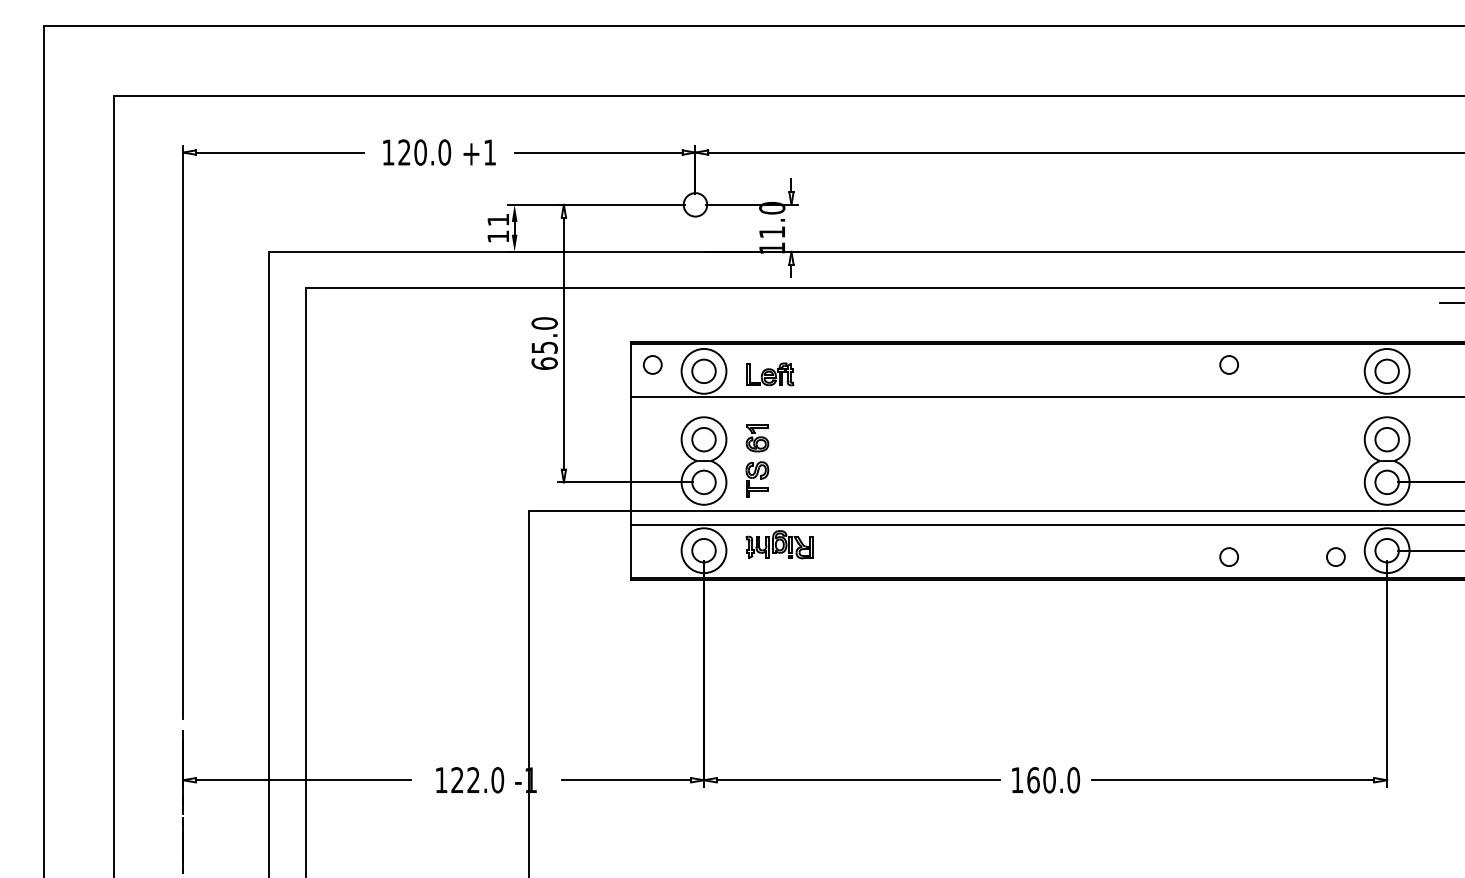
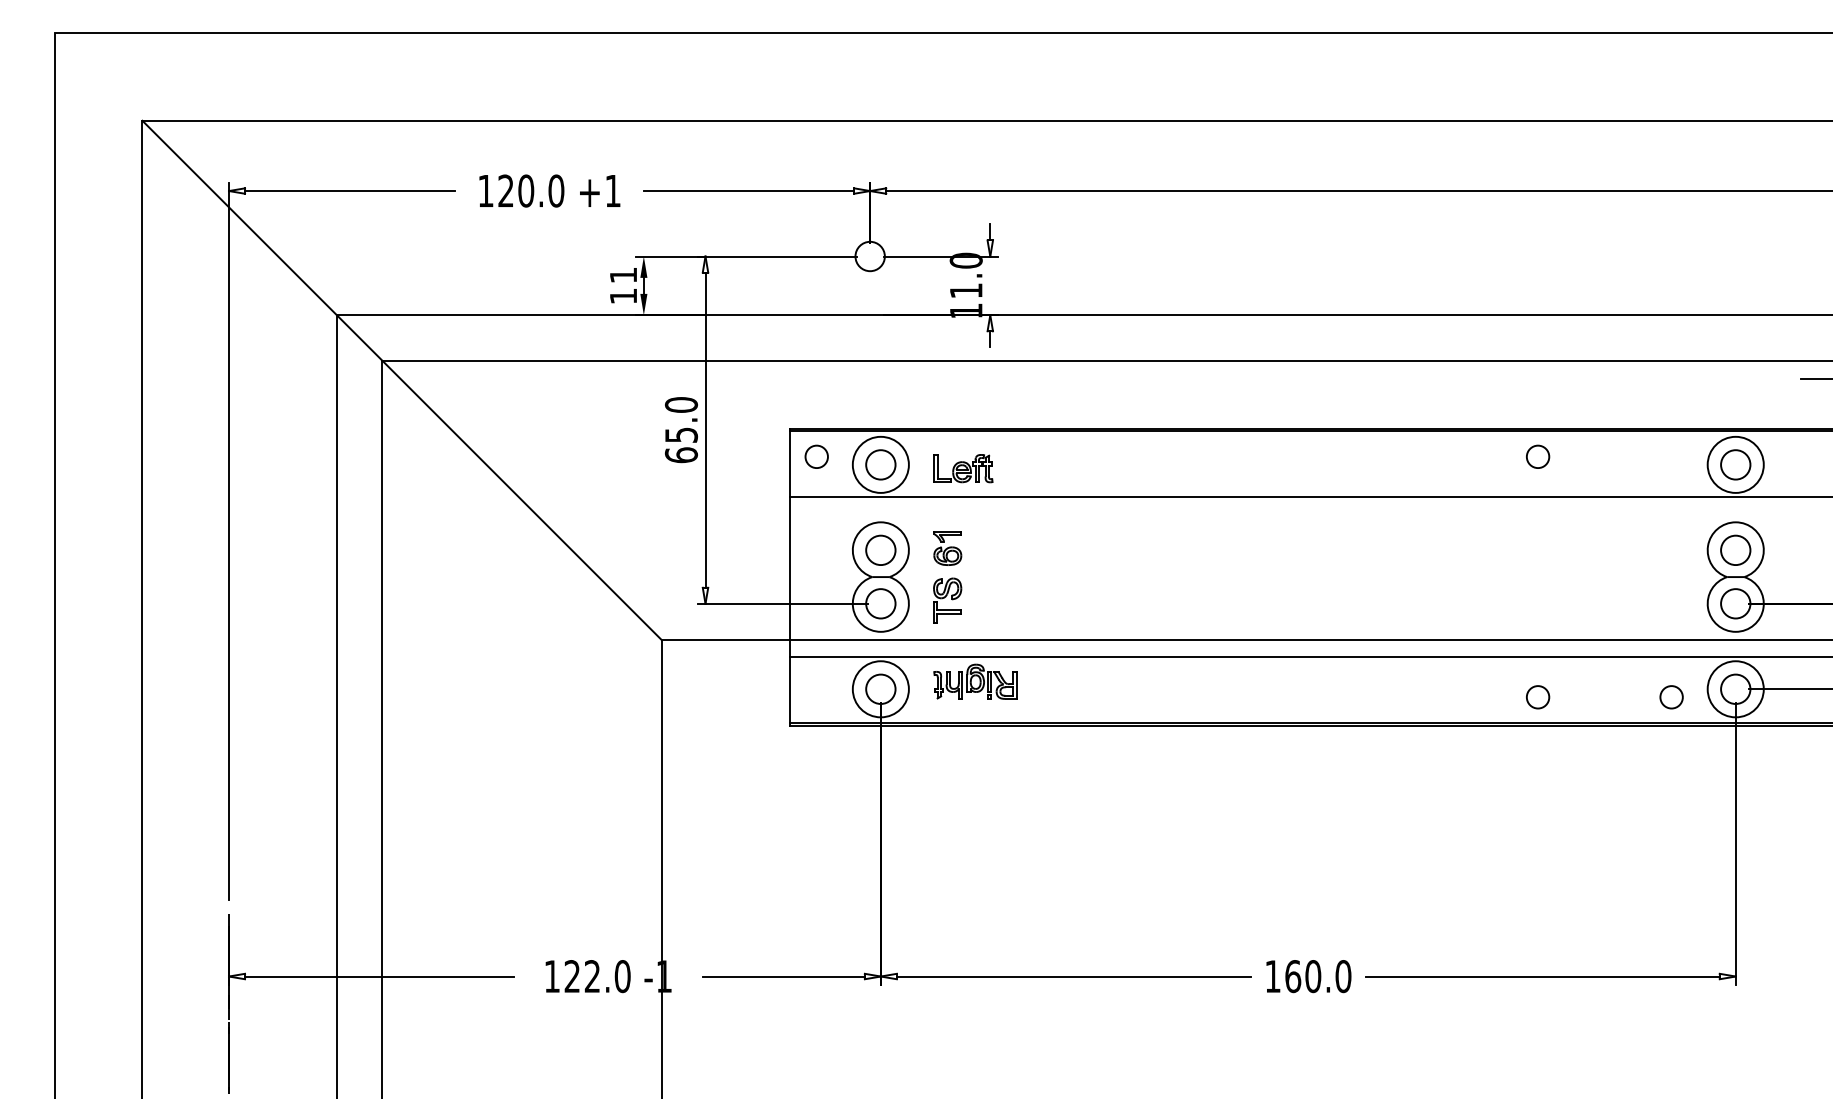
line: (320, 303) -> (400, 379), added

